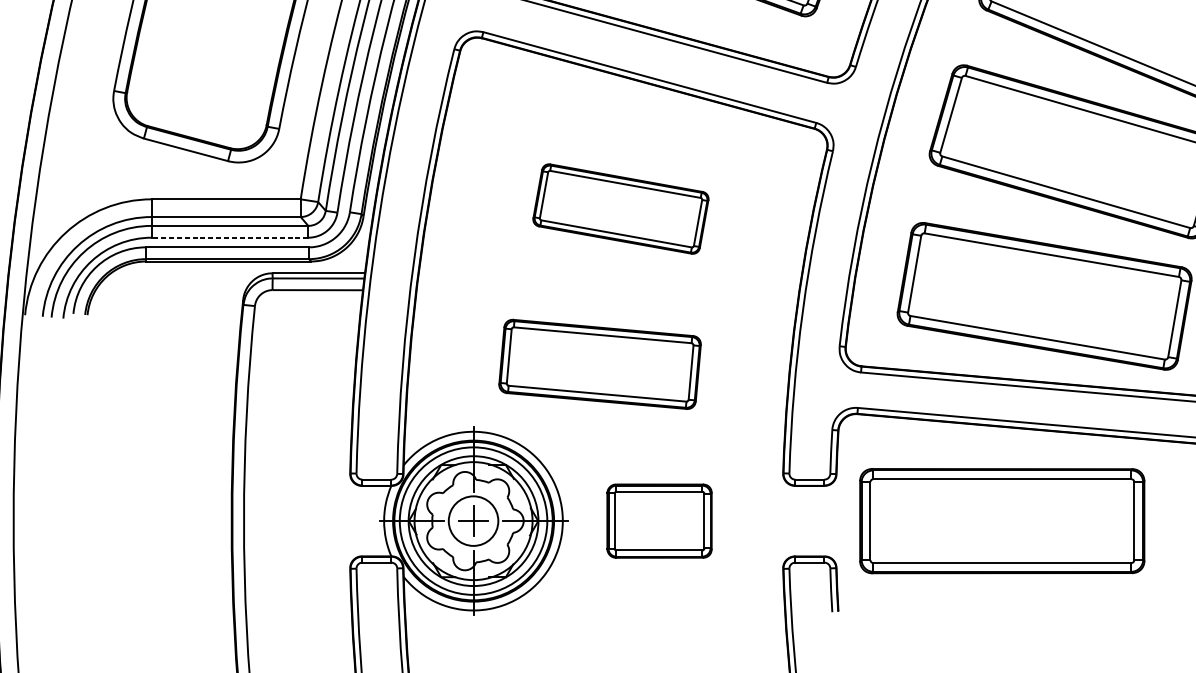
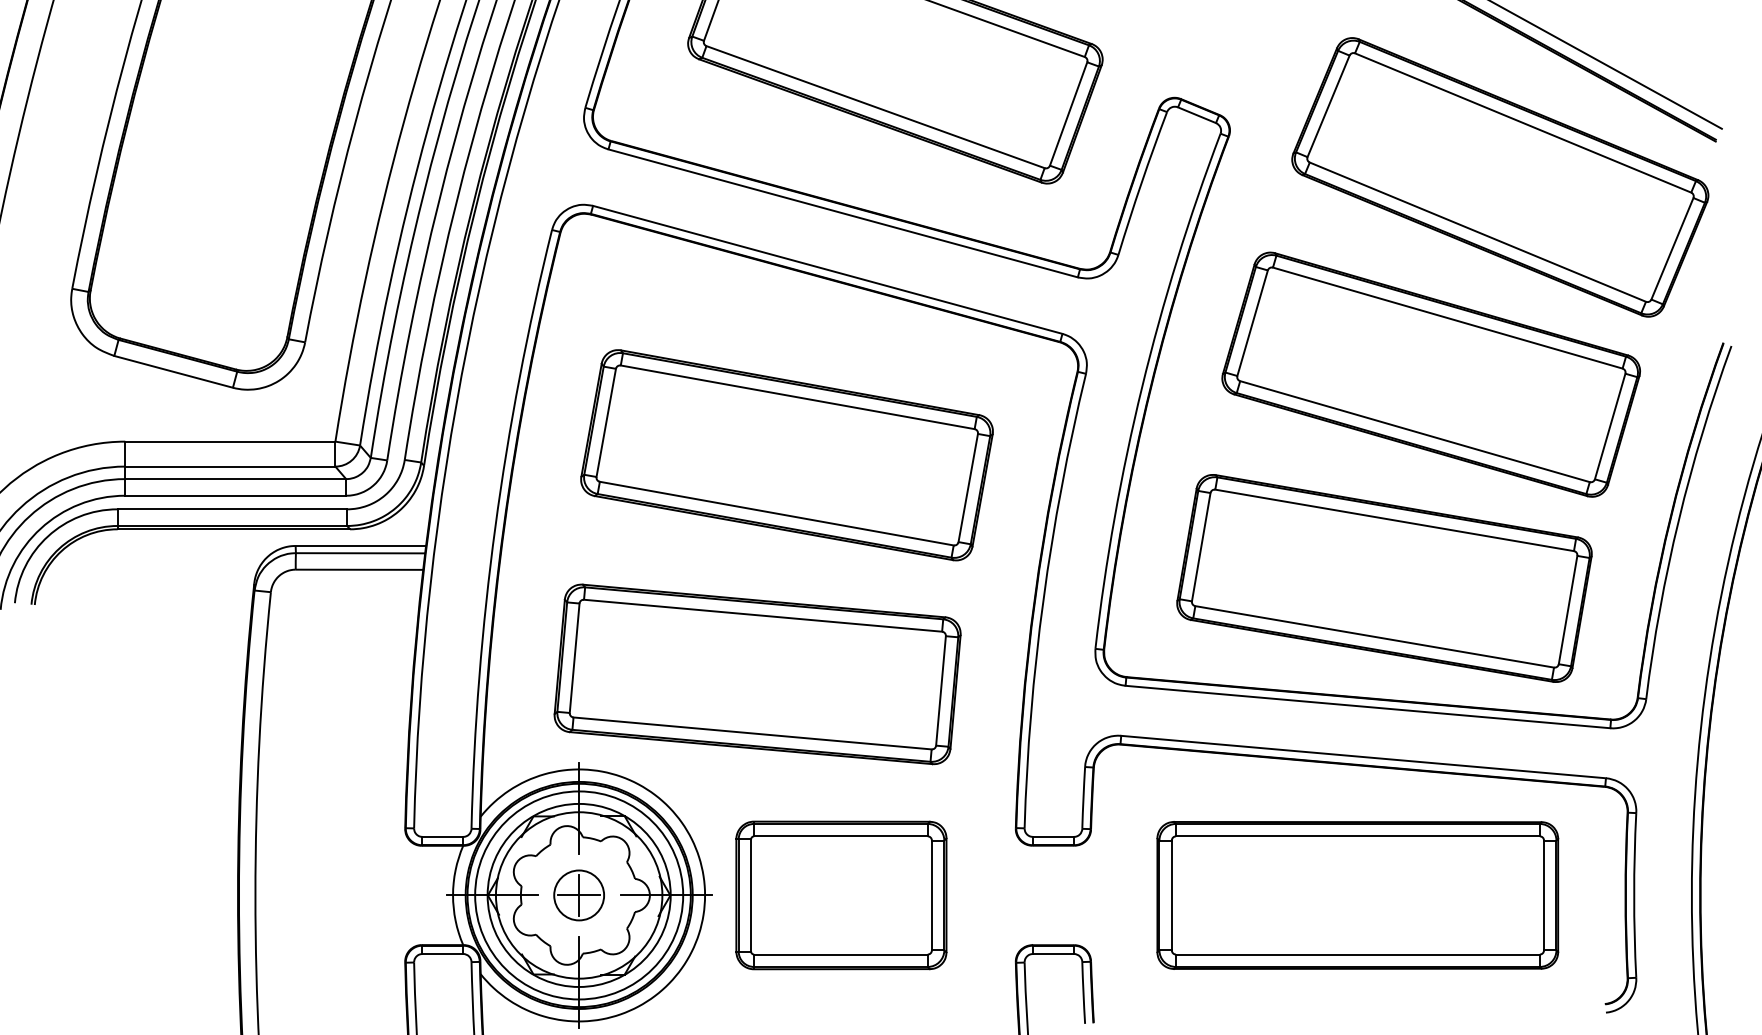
part: (620, 209) -> (786, 455), size x1.67
line: (229, 237) -> (235, 495), dashed -> solid
part: (600, 364) -> (757, 674), size x1.43
circle: (473, 521) -> (579, 895), size x0.71
part: (659, 521) -> (841, 895), size x1.43
part: (1002, 521) -> (1357, 895), moved

